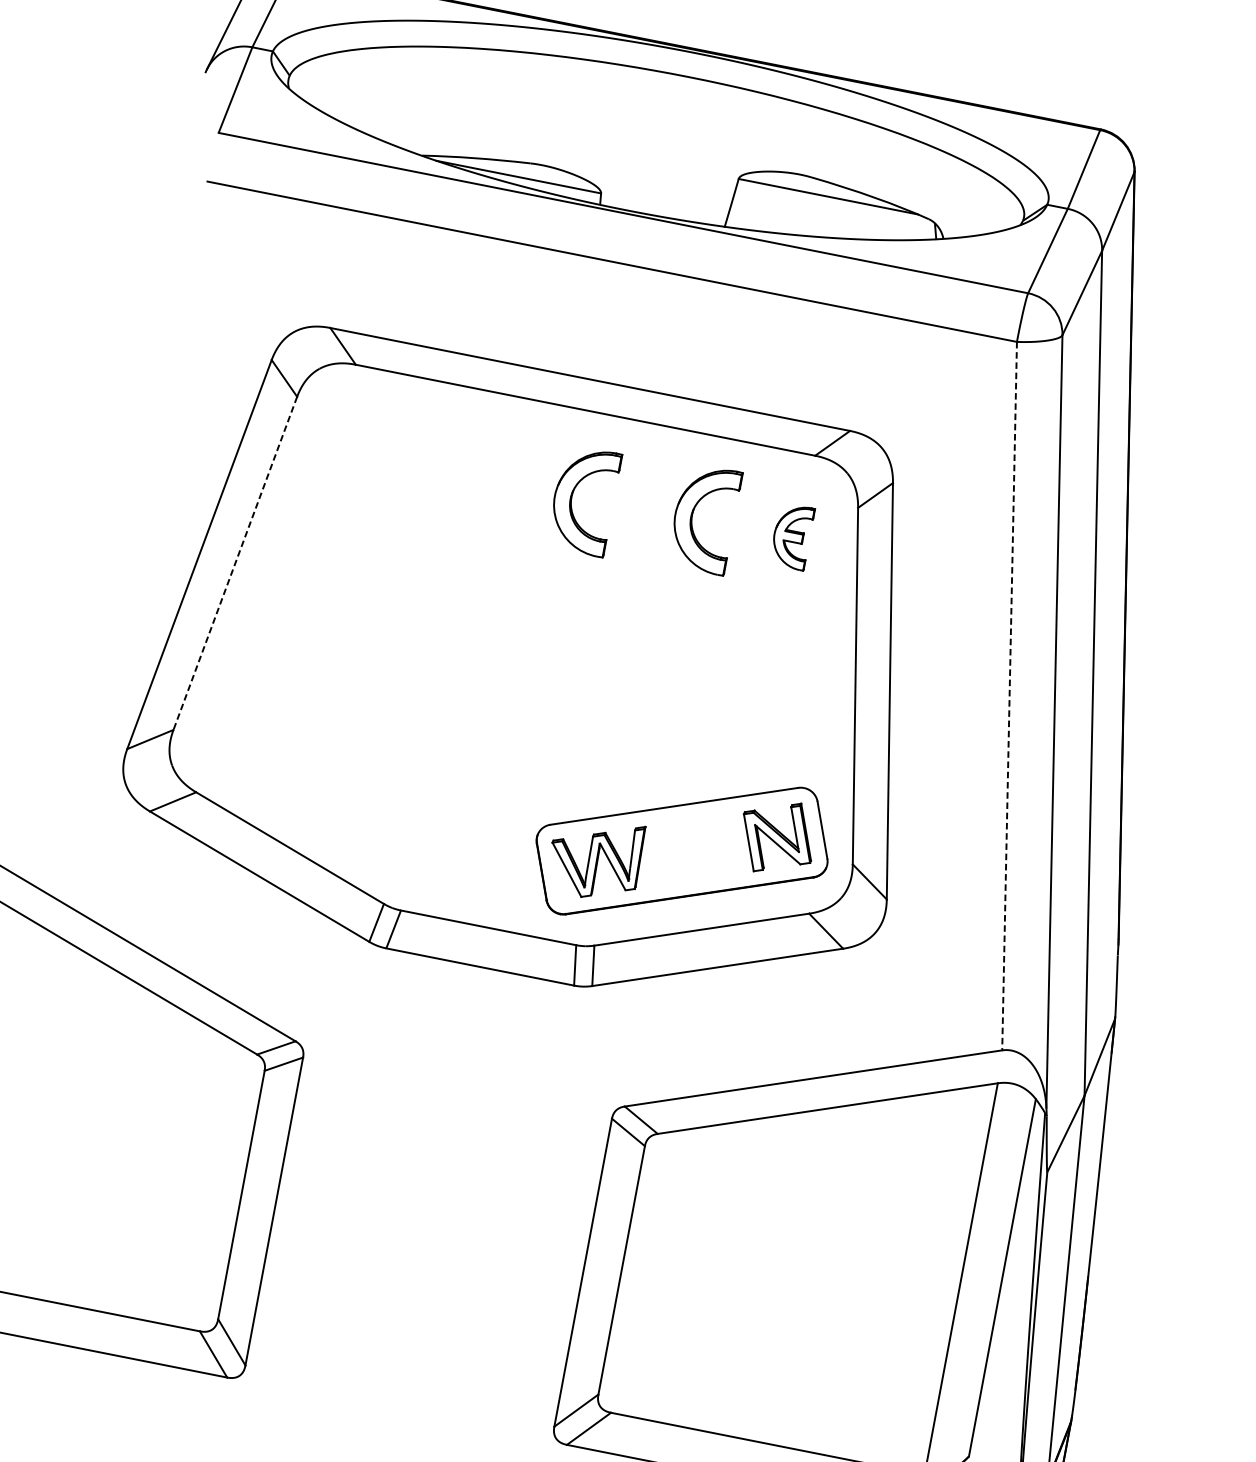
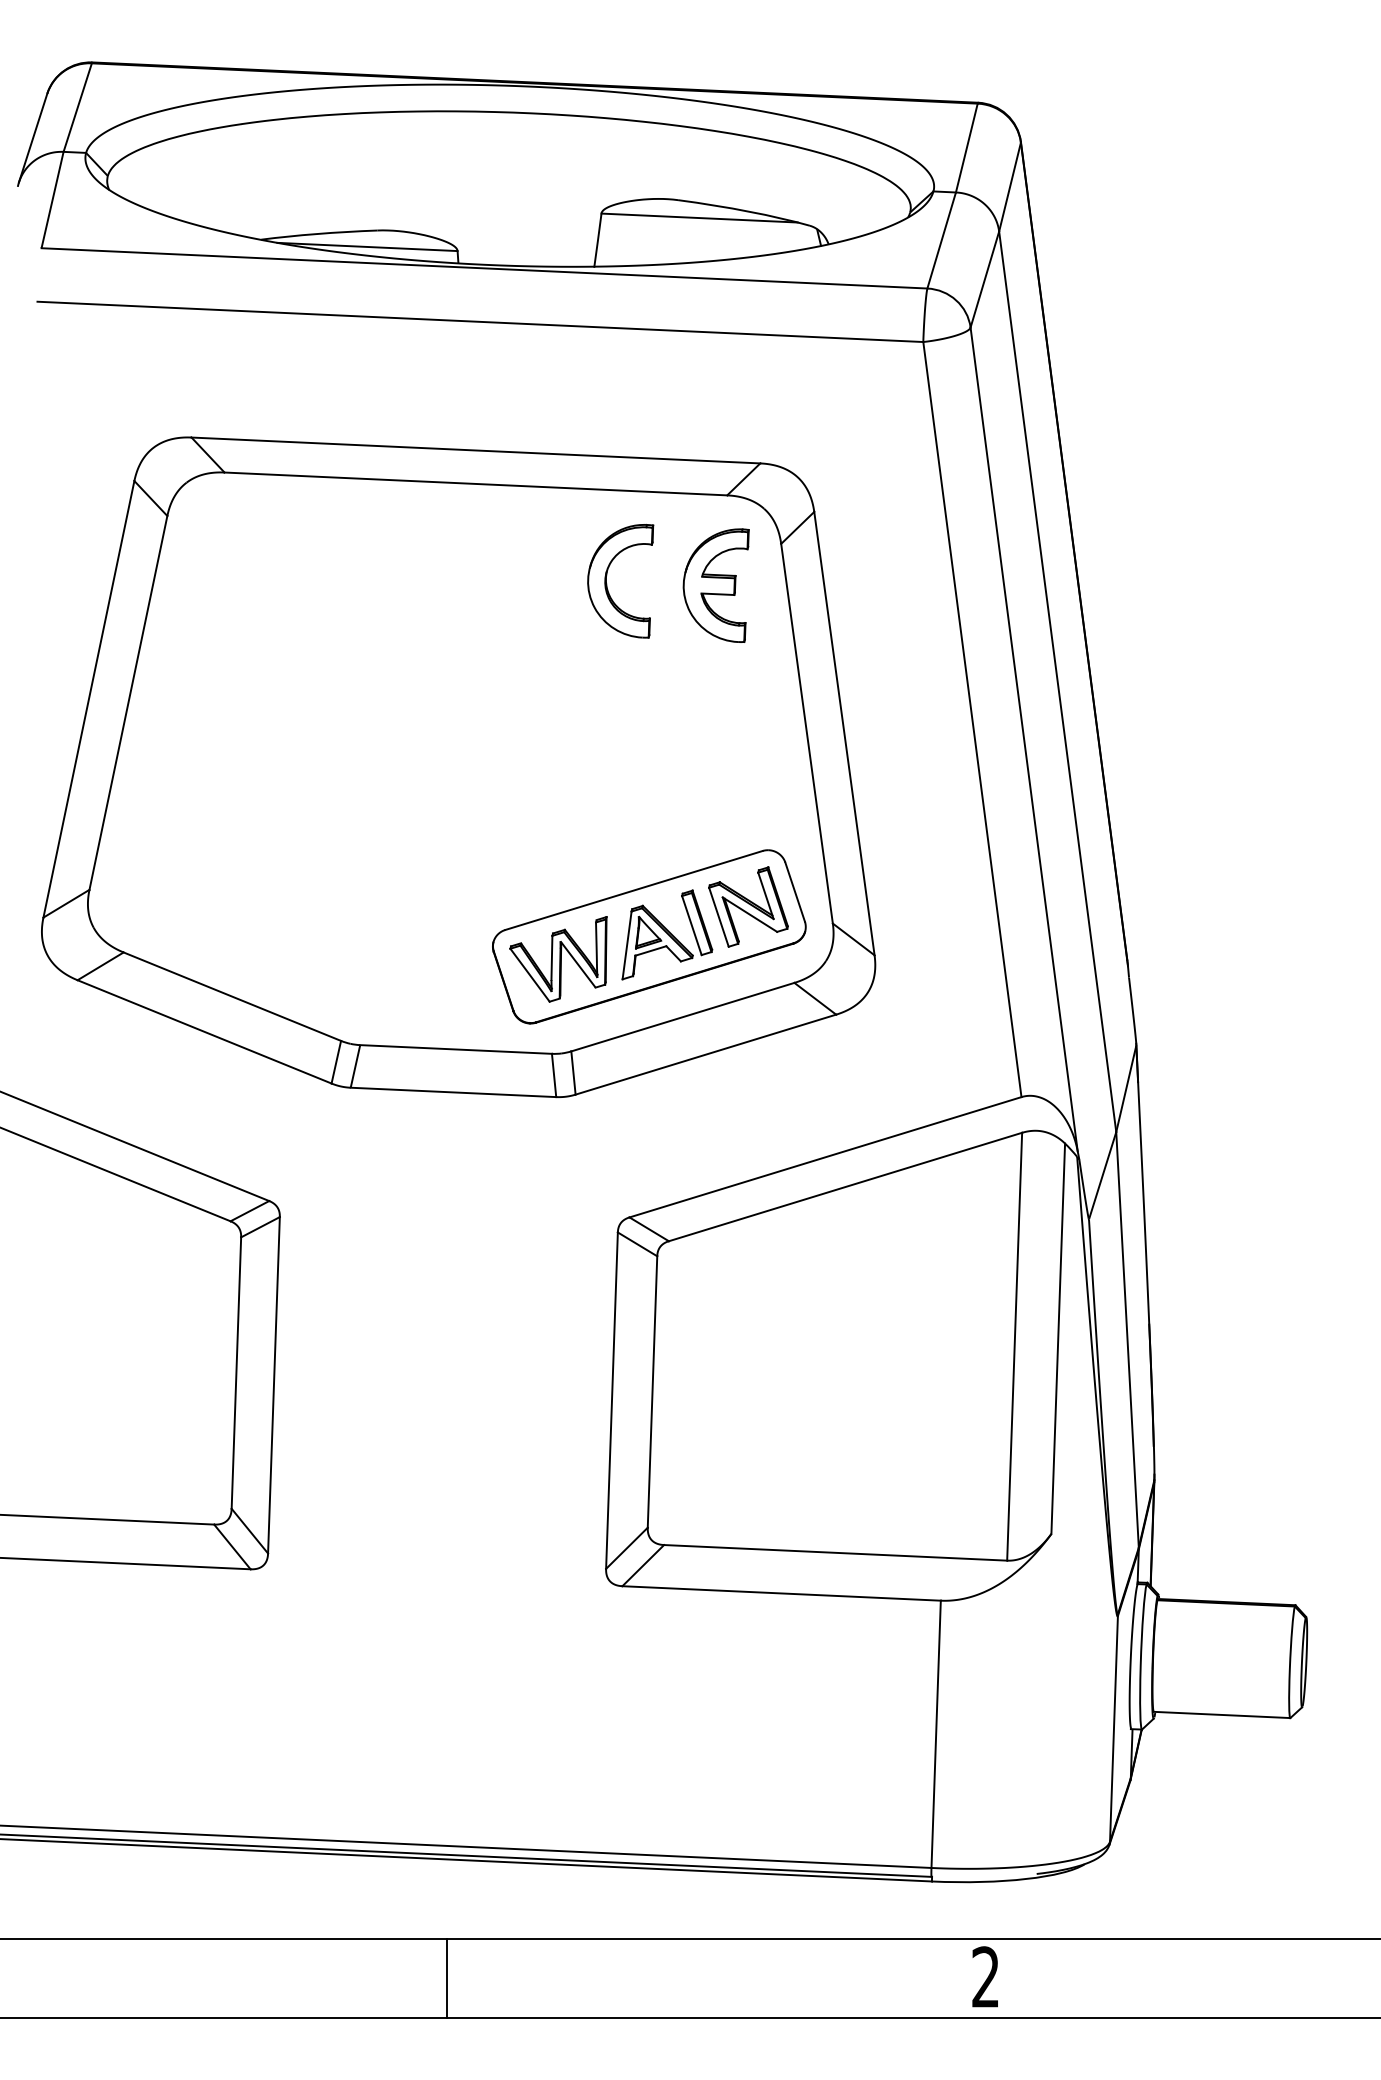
part: (572, 501) -> (476, 583), removed
part: (791, 537) -> (715, 585), size x1.67
line: (235, 563) -> (128, 702), dashed -> solid
line: (1009, 696) -> (972, 719), dashed -> solid
part: (699, 851) -> (667, 934), added

